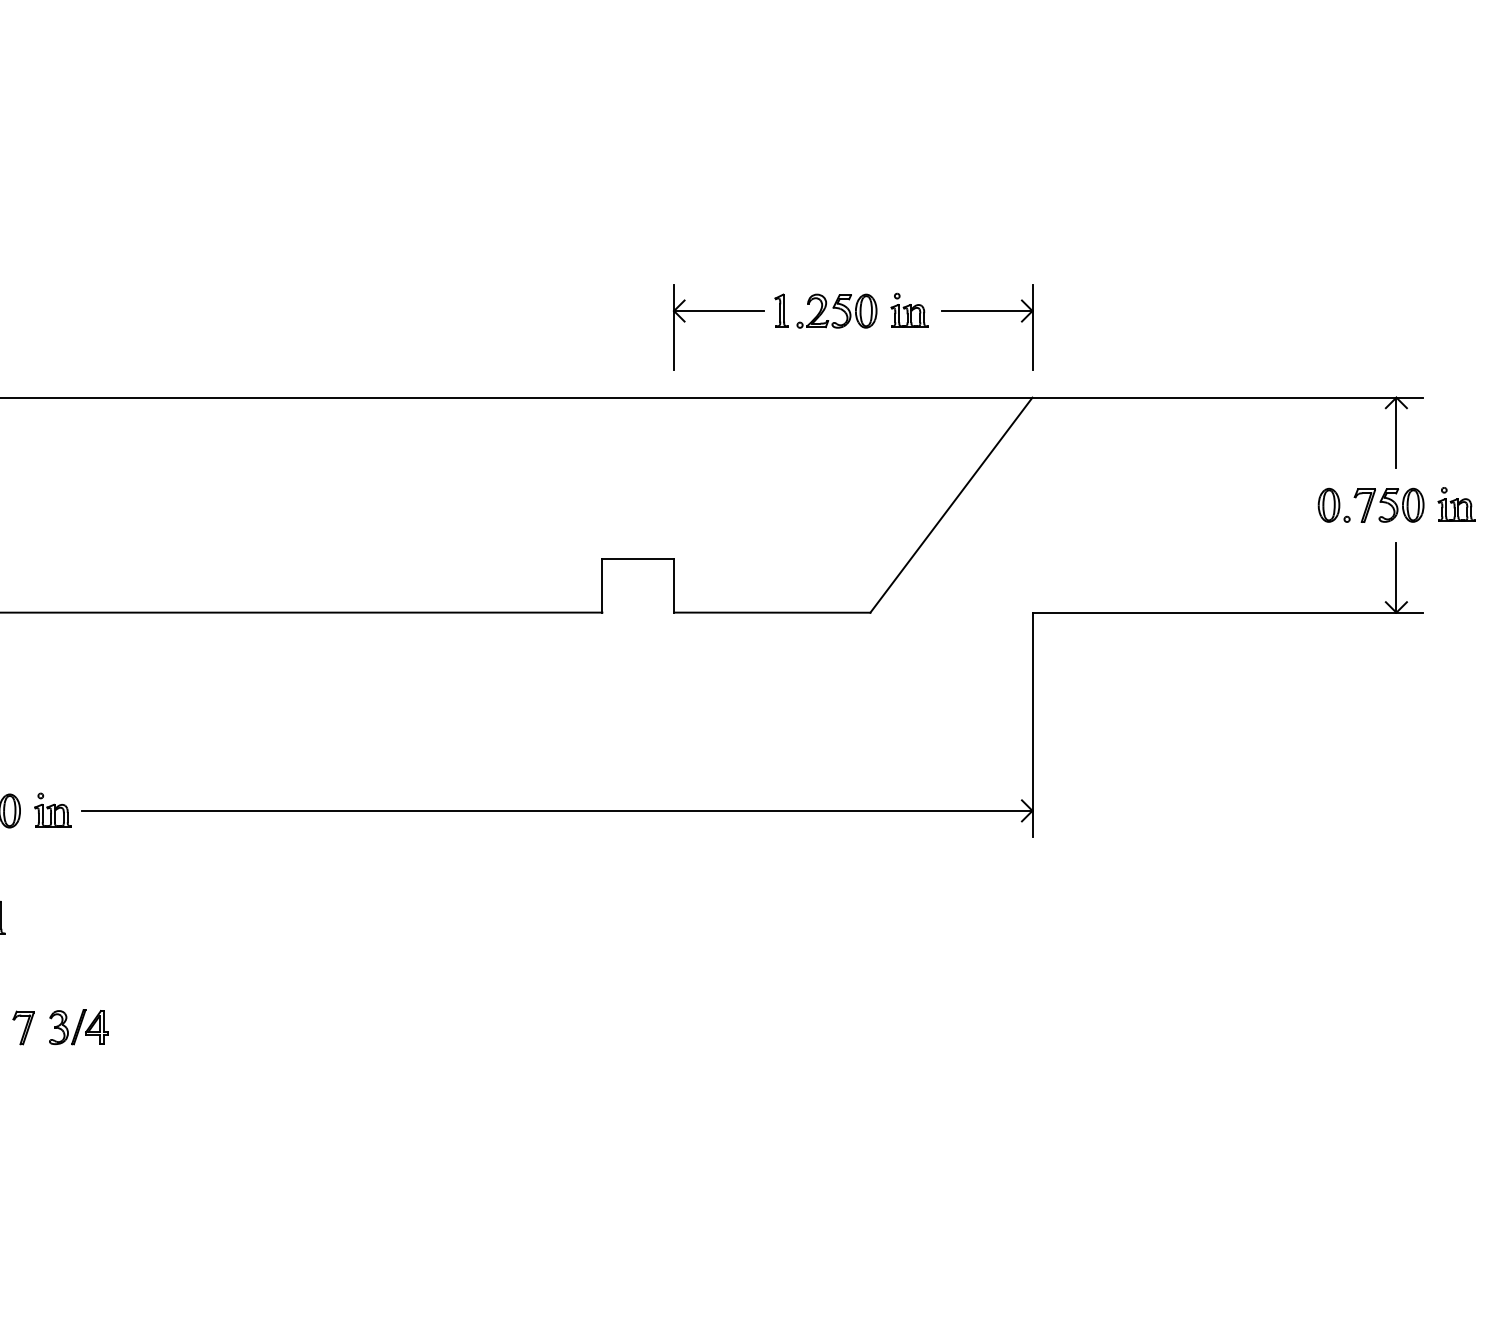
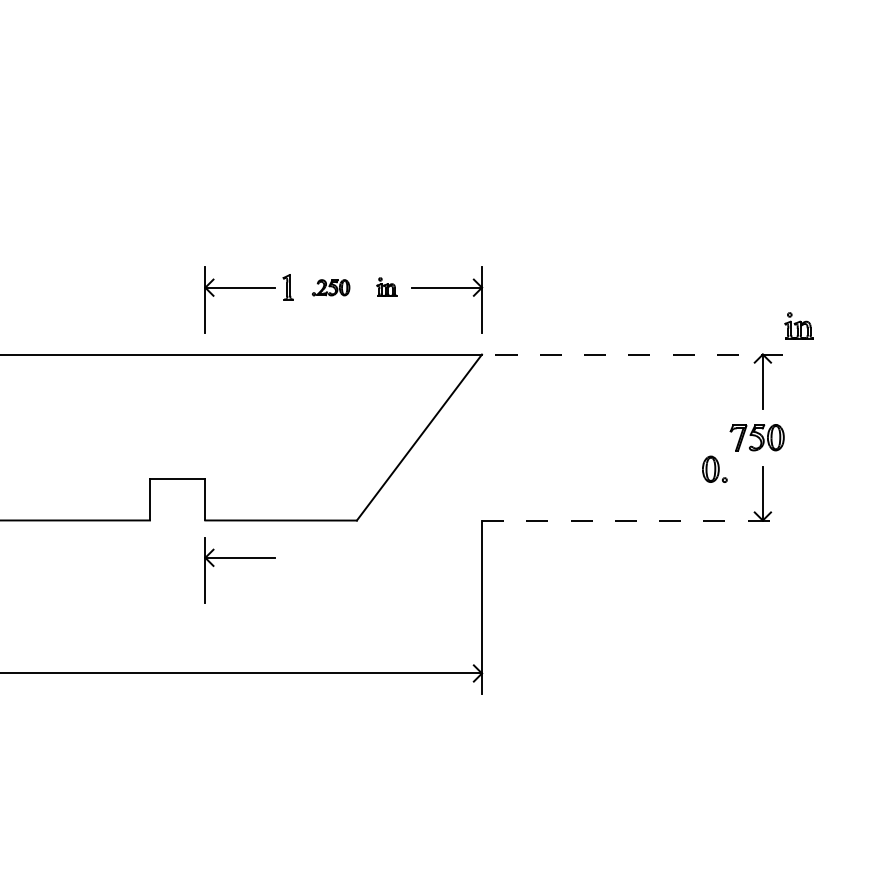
part: (909, 309) -> (387, 286), size x0.7
part: (836, 310) -> (330, 287), size x0.6
line: (1227, 397) -> (632, 354), solid -> dashed
part: (1333, 504) -> (714, 468), moved
part: (1456, 504) -> (799, 325), moved
line: (1228, 612) -> (633, 520), solid -> dashed
part: (718, 661) -> (239, 558), added

